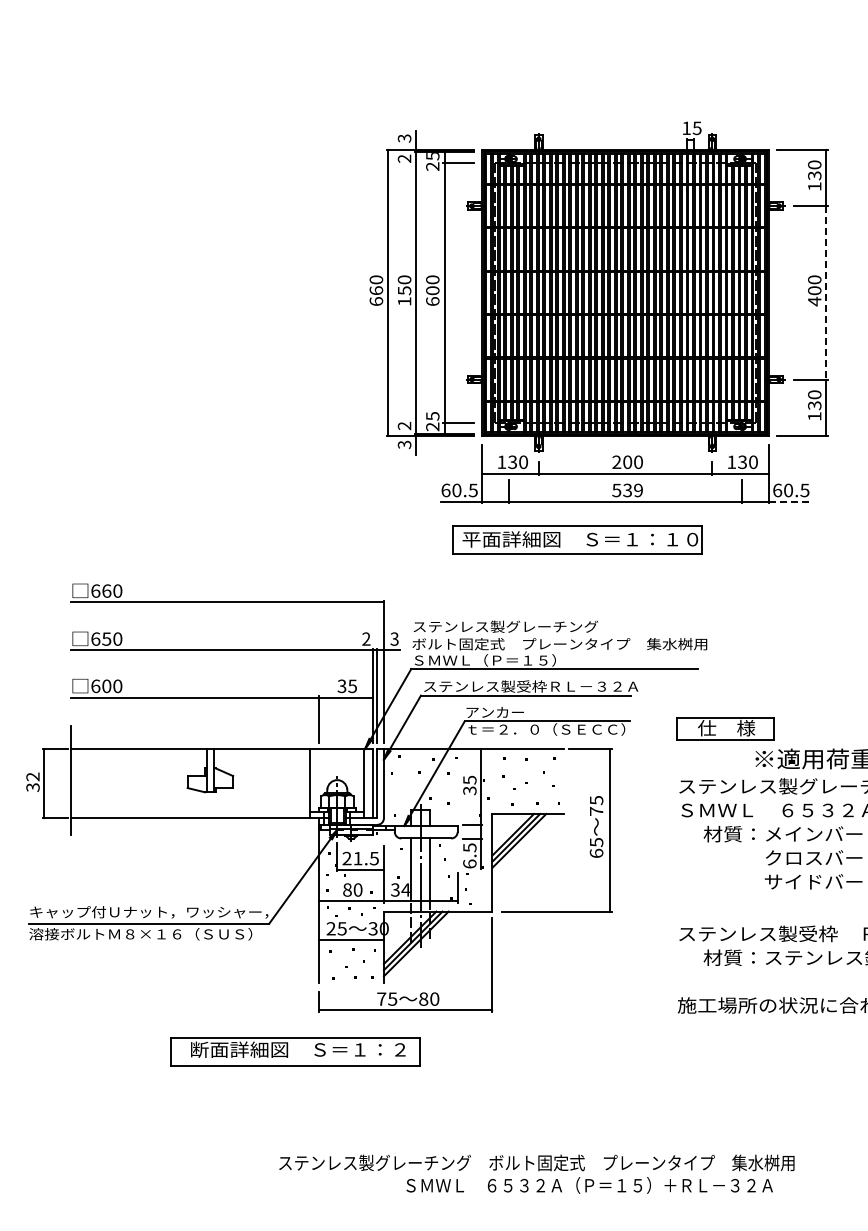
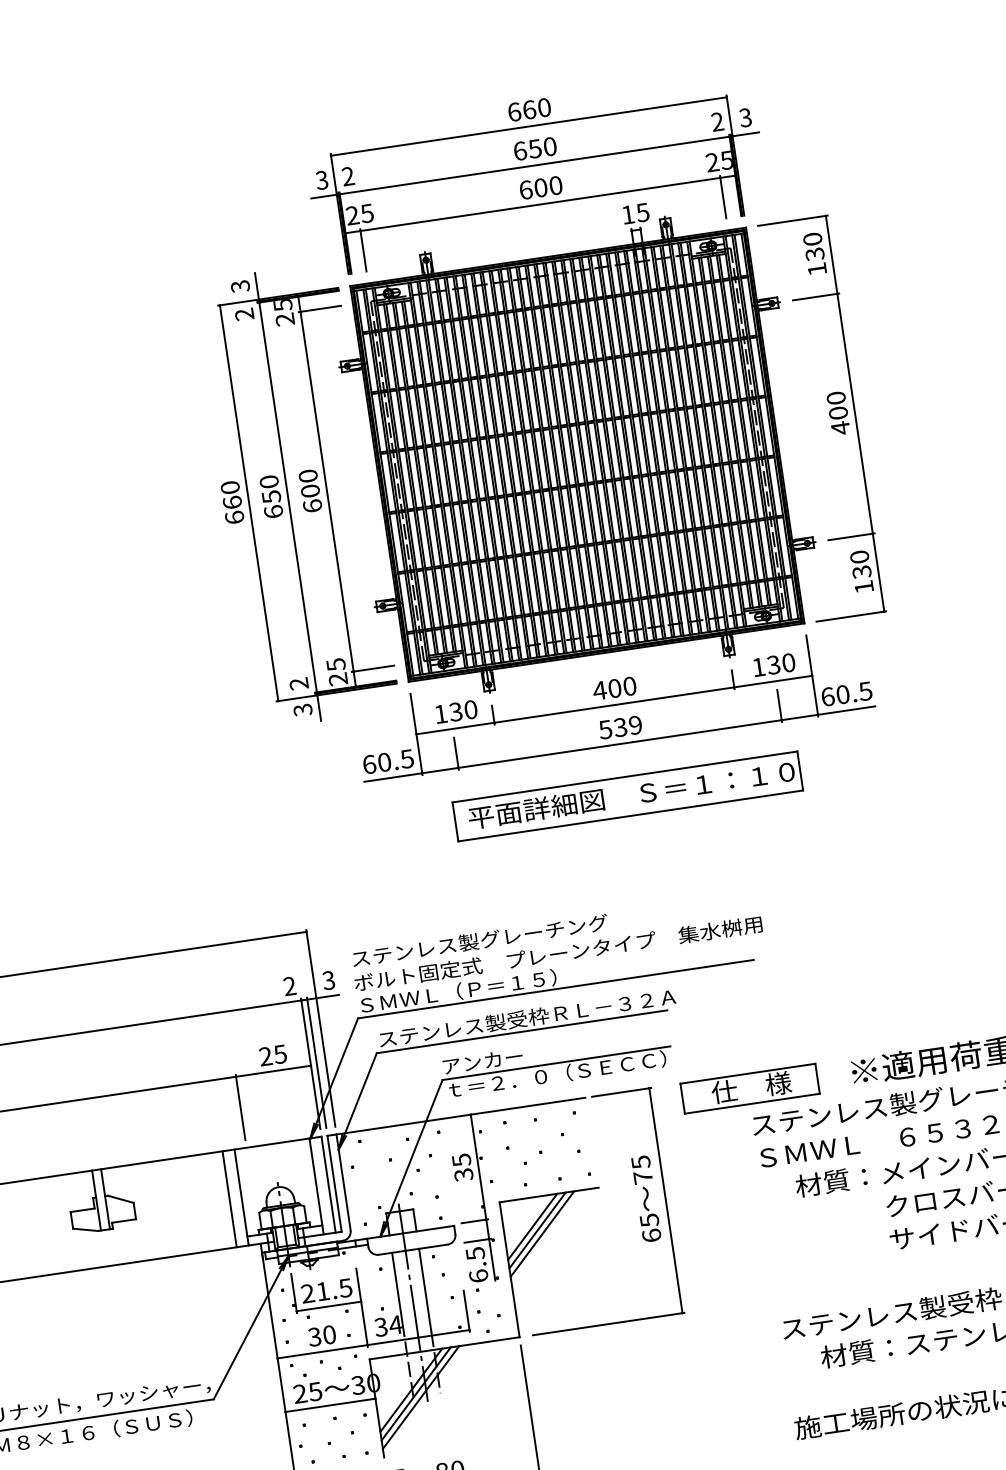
part: (625, 89) -> (535, 173), added
line: (826, 292) -> (855, 413), dashed -> solid
text: (404, 301) -> (273, 511), 150 -> 650
text: (616, 461) -> (599, 689), 200 -> 400
line: (789, 502) -> (846, 711), dashed -> solid
part: (577, 539) -> (627, 795), moved
text: (341, 686) -> (265, 1056), 35 -> 25
part: (725, 728) -> (749, 1088), moved
line: (301, 783) -> (229, 1199), added
text: (347, 889) -> (314, 1336), 80 -> 30

